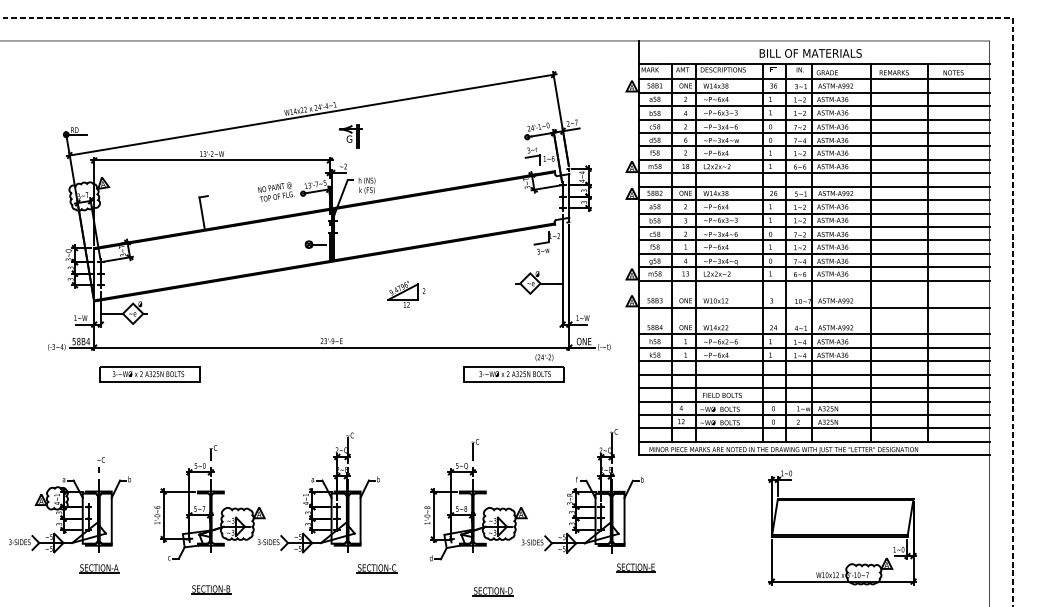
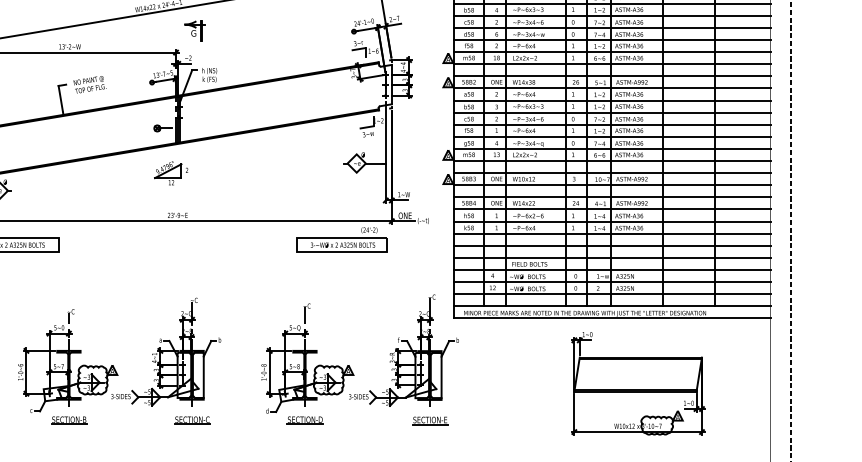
text: (276, 191) -> (90, 84), moved
part: (406, 294) -> (171, 173), moved
line: (813, 294) -> (611, 173), added
line: (813, 321) -> (611, 197), added
part: (635, 567) -> (429, 420), moved
part: (376, 568) -> (191, 420), moved
part: (211, 589) -> (69, 420), moved
part: (492, 591) -> (304, 420), moved

